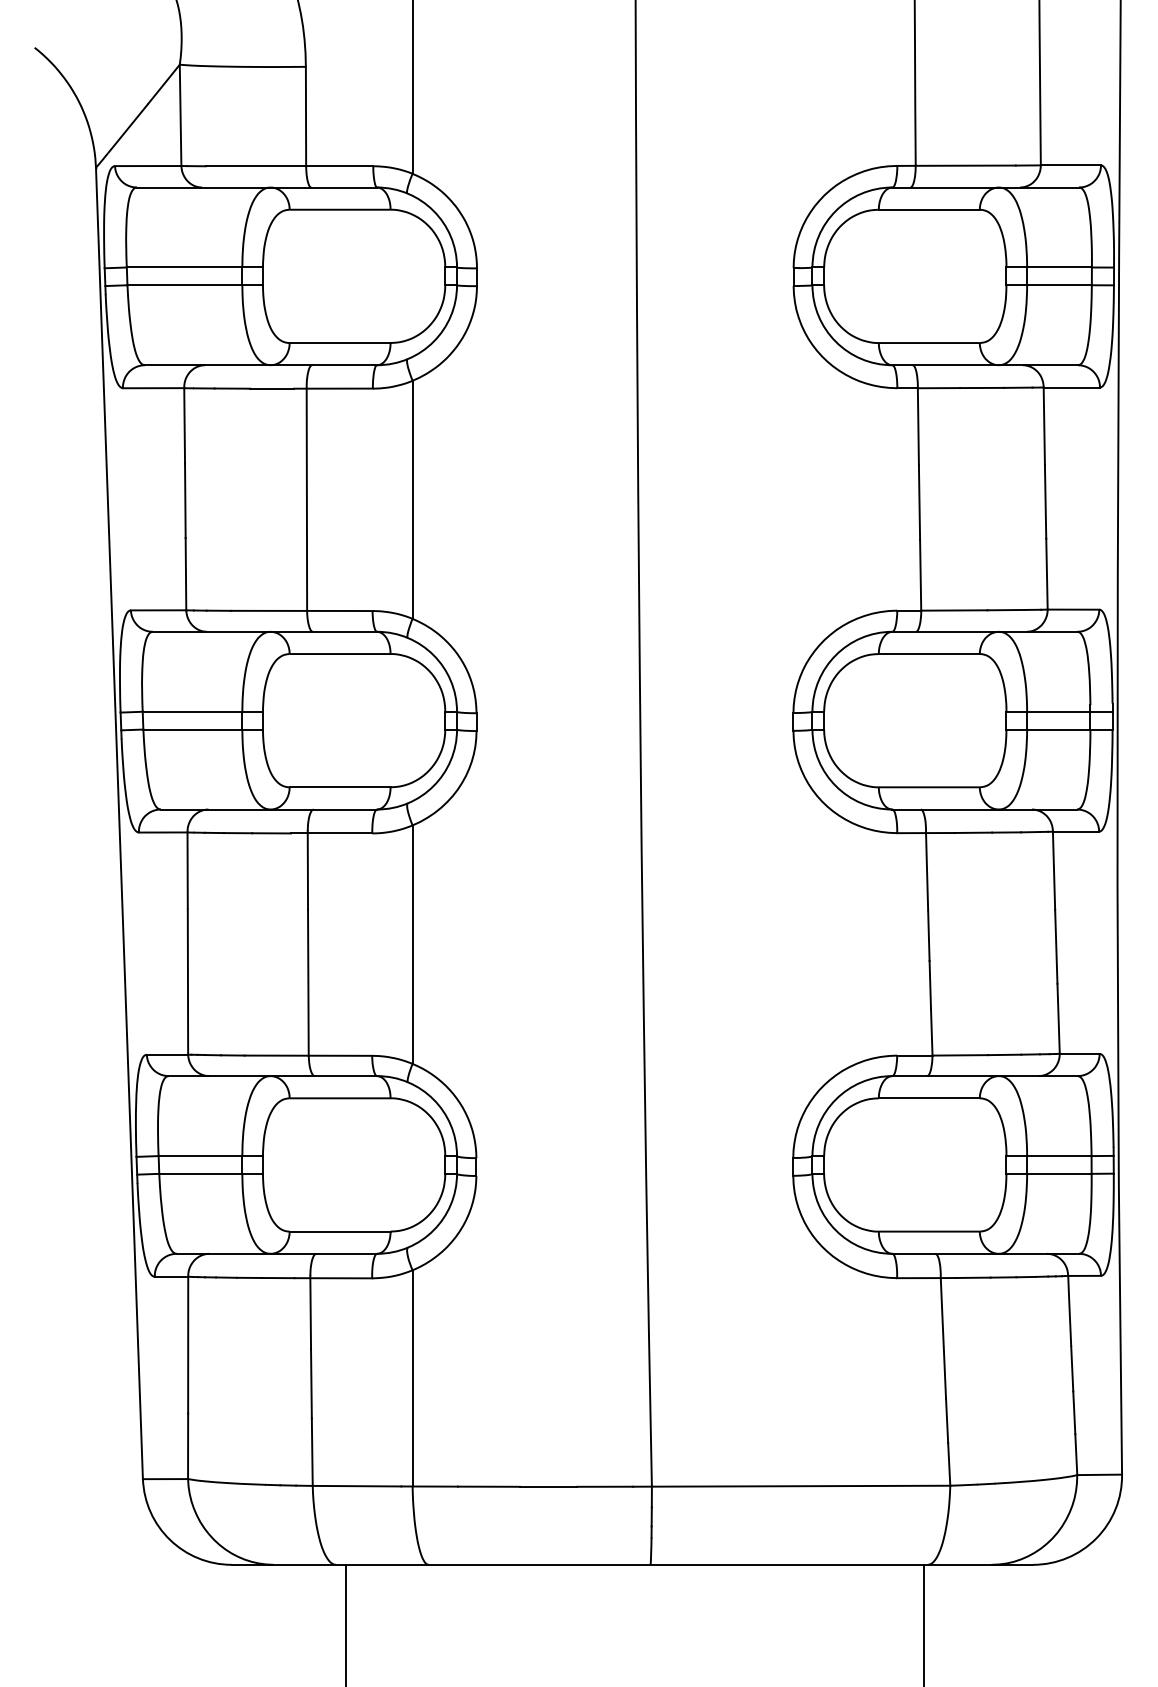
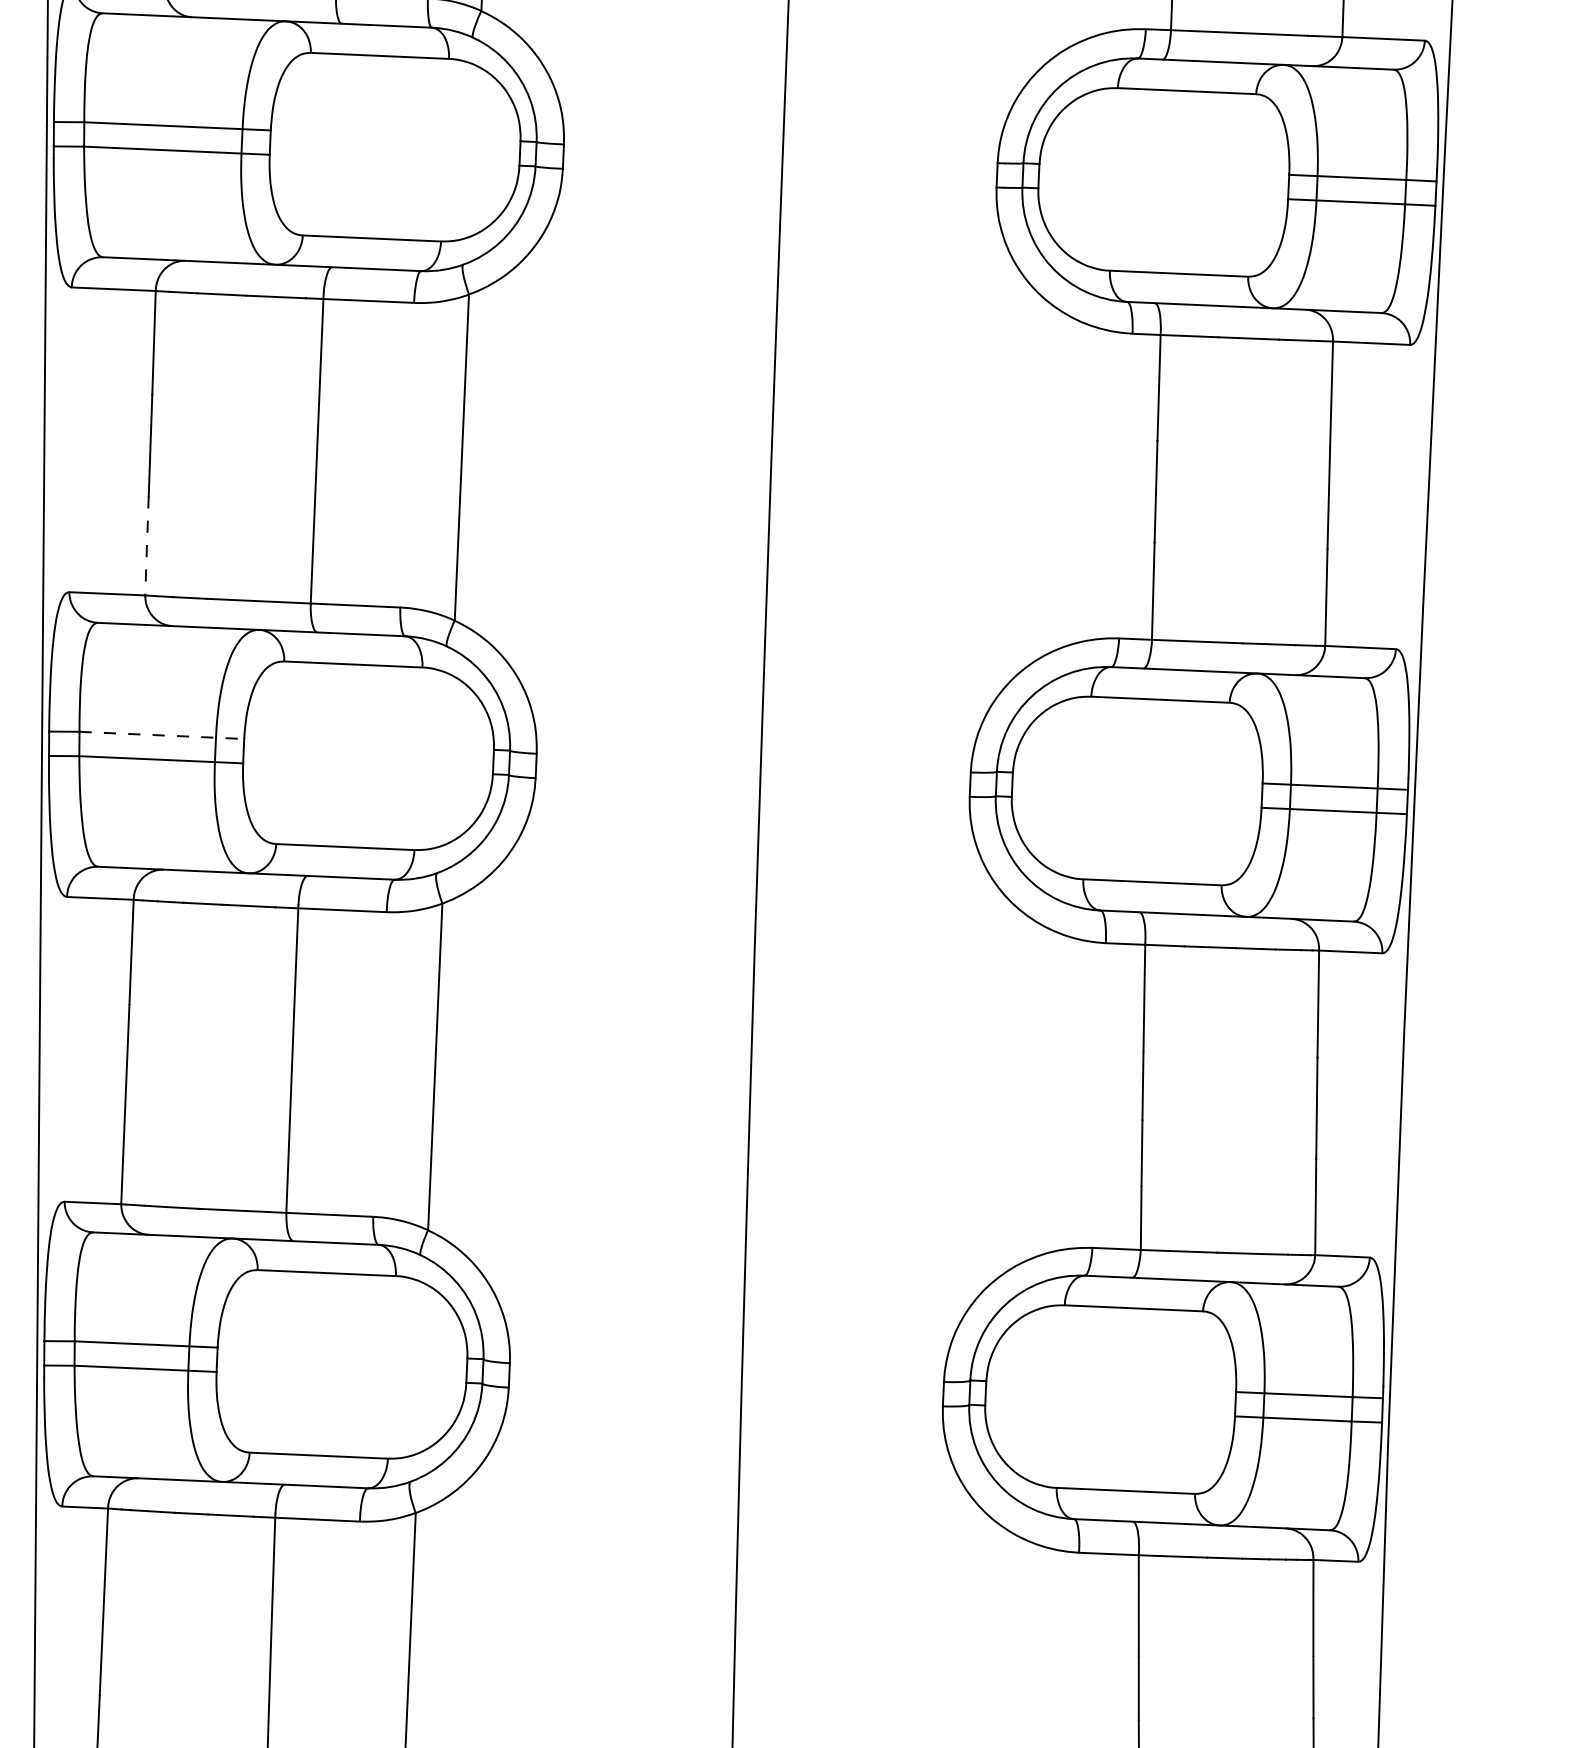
line: (185, 574) -> (146, 546), solid -> dashed
line: (203, 711) -> (162, 735), solid -> dashed

